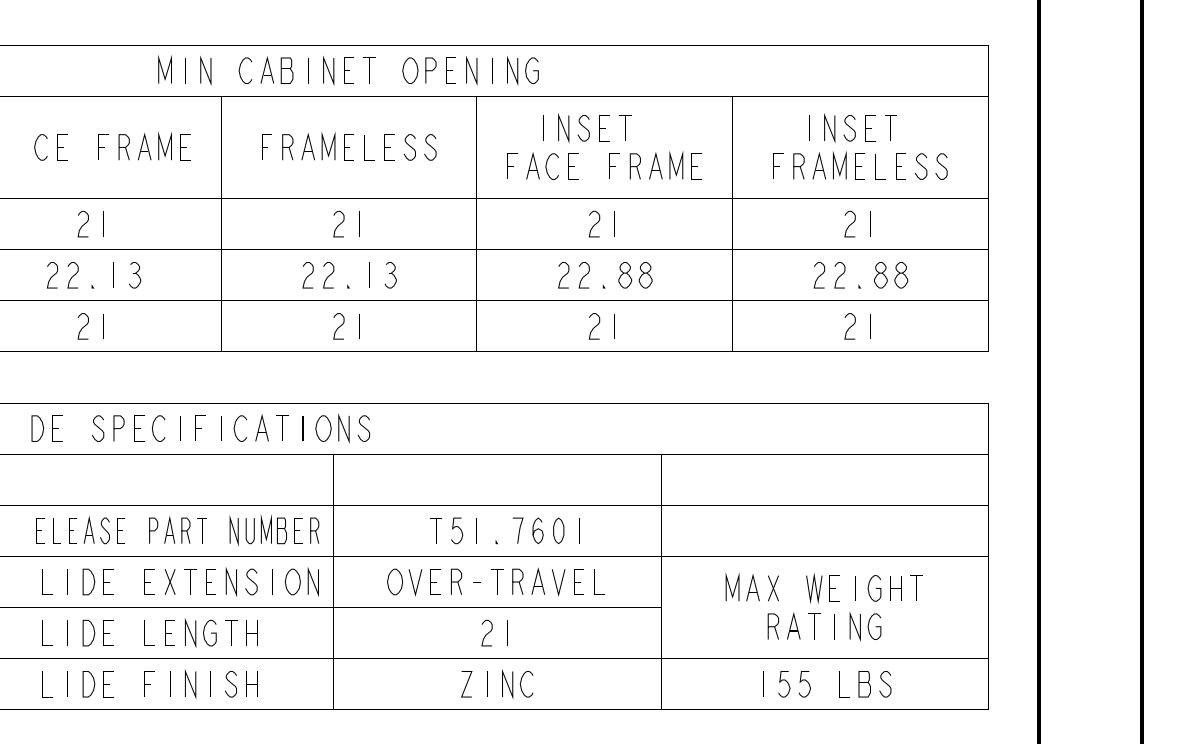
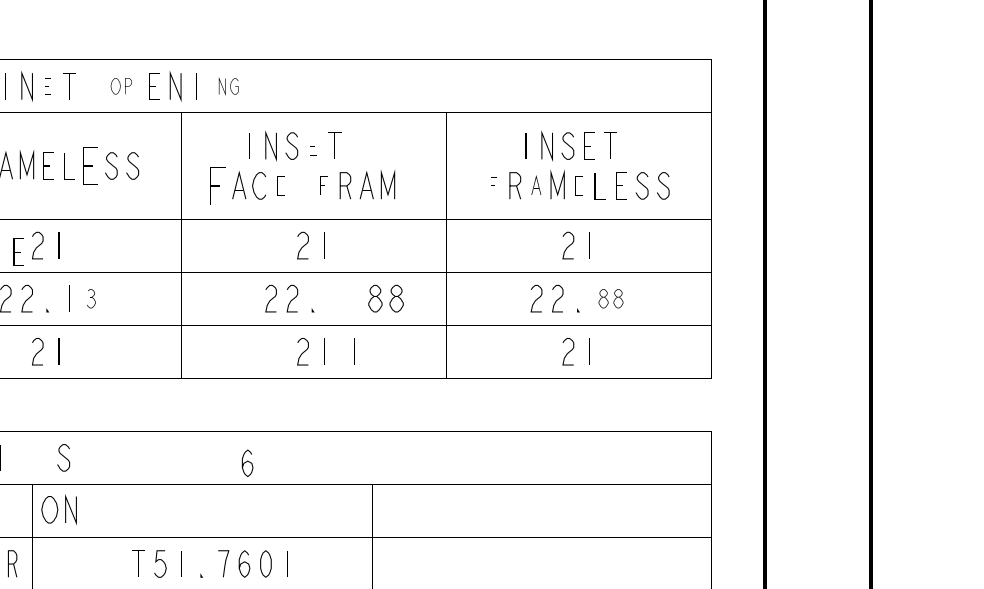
part: (348, 70) -> (47, 86), size x0.6
part: (419, 70) -> (121, 86), size x0.6
part: (522, 70) -> (228, 86), size x0.6
part: (604, 128) -> (313, 146), size x0.7
part: (389, 147) -> (90, 166), size x1.4
part: (512, 165) -> (217, 184), size x1.4
part: (614, 165) -> (323, 184), size x0.7
part: (778, 165) -> (494, 184), size x0.6
part: (818, 165) -> (535, 184), size x0.7
part: (573, 166) -> (281, 185), size x0.7
part: (696, 166) -> (408, 185), size x0.6
part: (859, 166) -> (578, 185), size x0.7
part: (320, 230) -> (18, 252), added
part: (390, 275) -> (91, 298), size x0.7
part: (635, 275) -> (386, 298), moved
part: (891, 275) -> (611, 298), size x0.7
line: (643, 326) -> (353, 351), added
part: (332, 428) -> (59, 509), moved
curve: (540, 432) -> (246, 461), added

